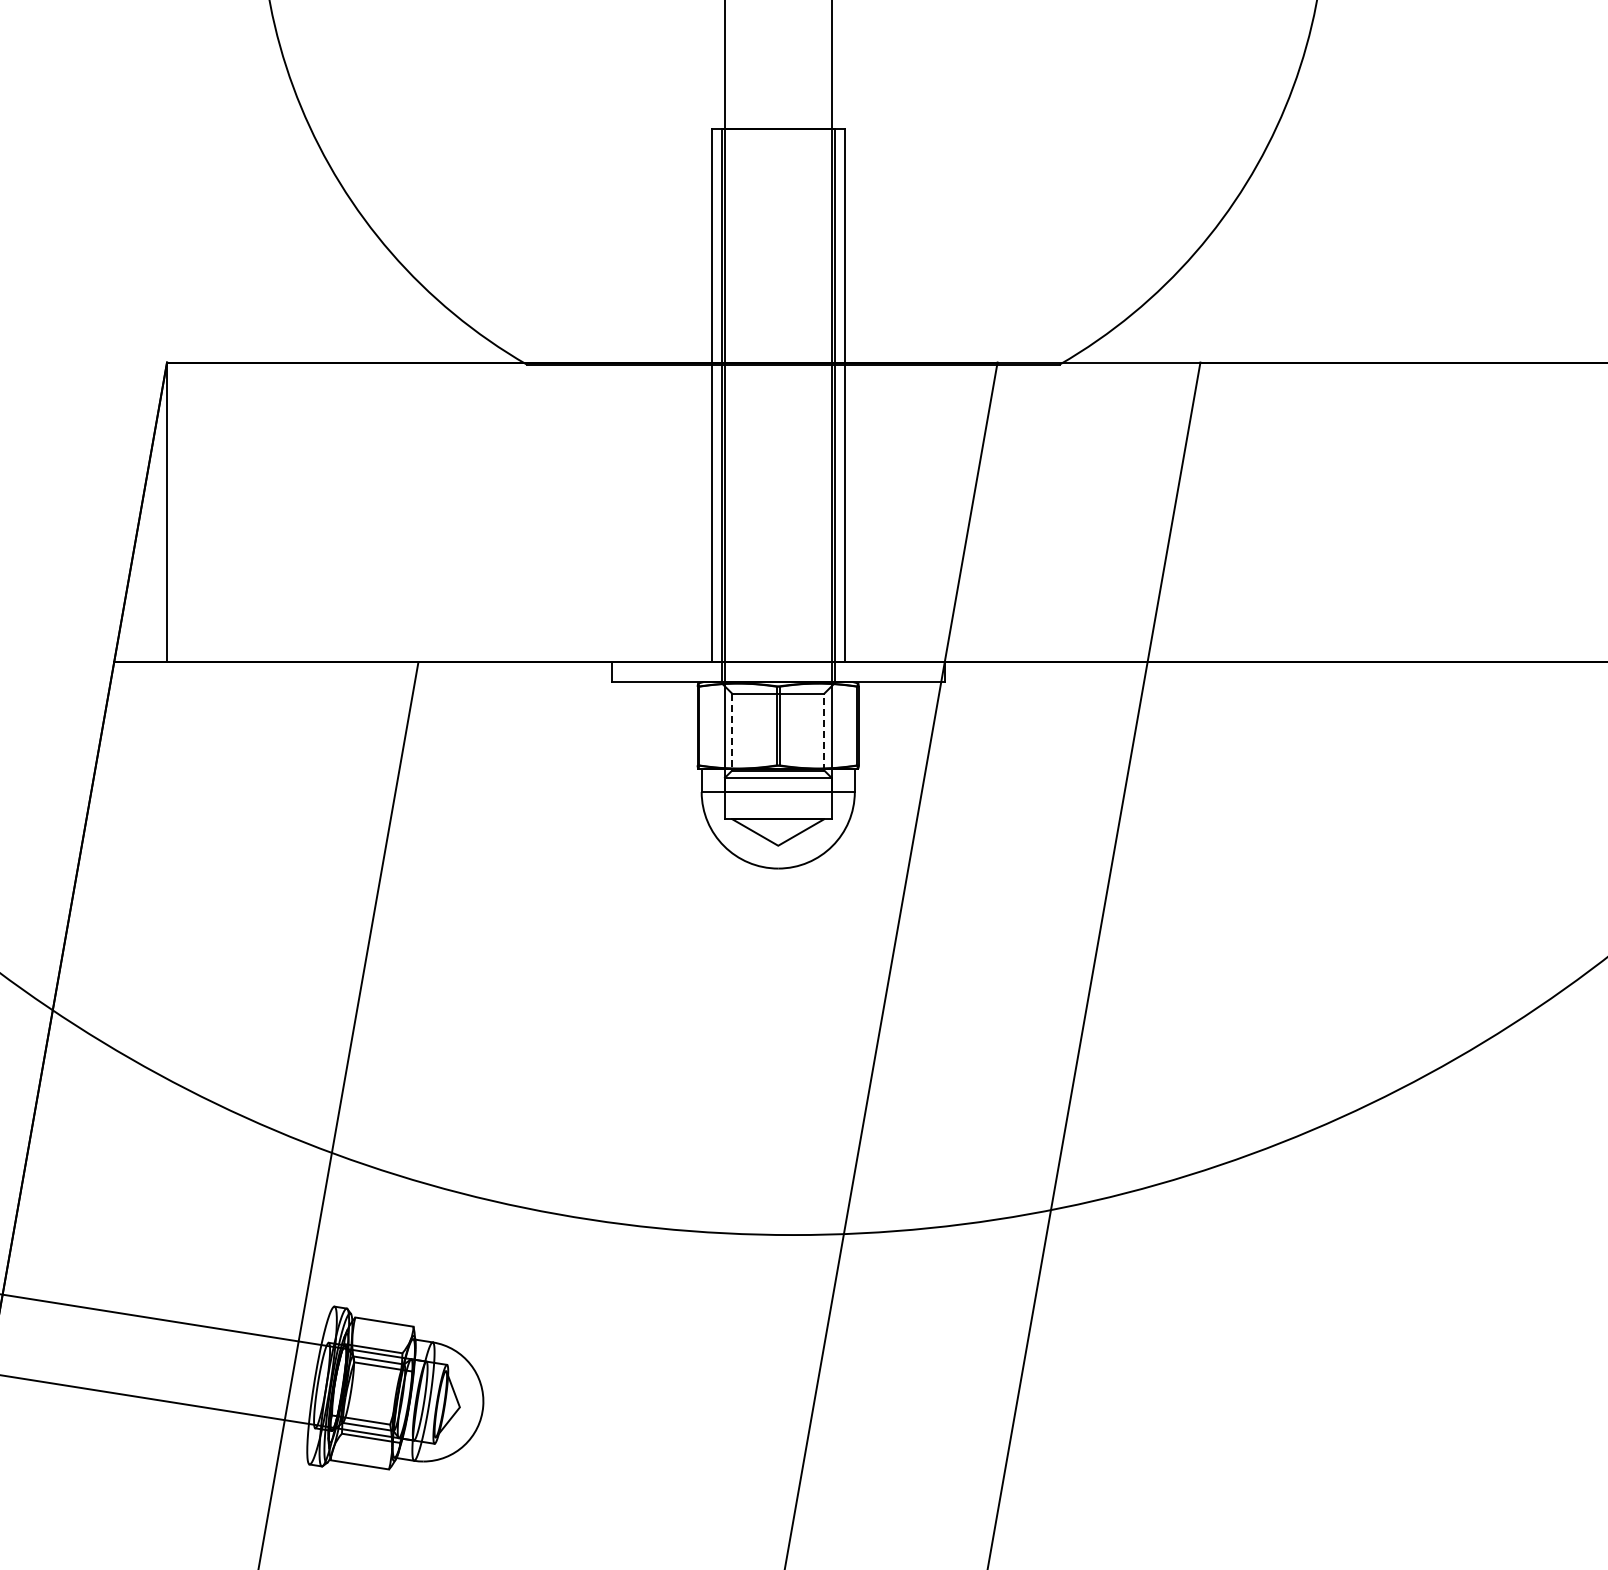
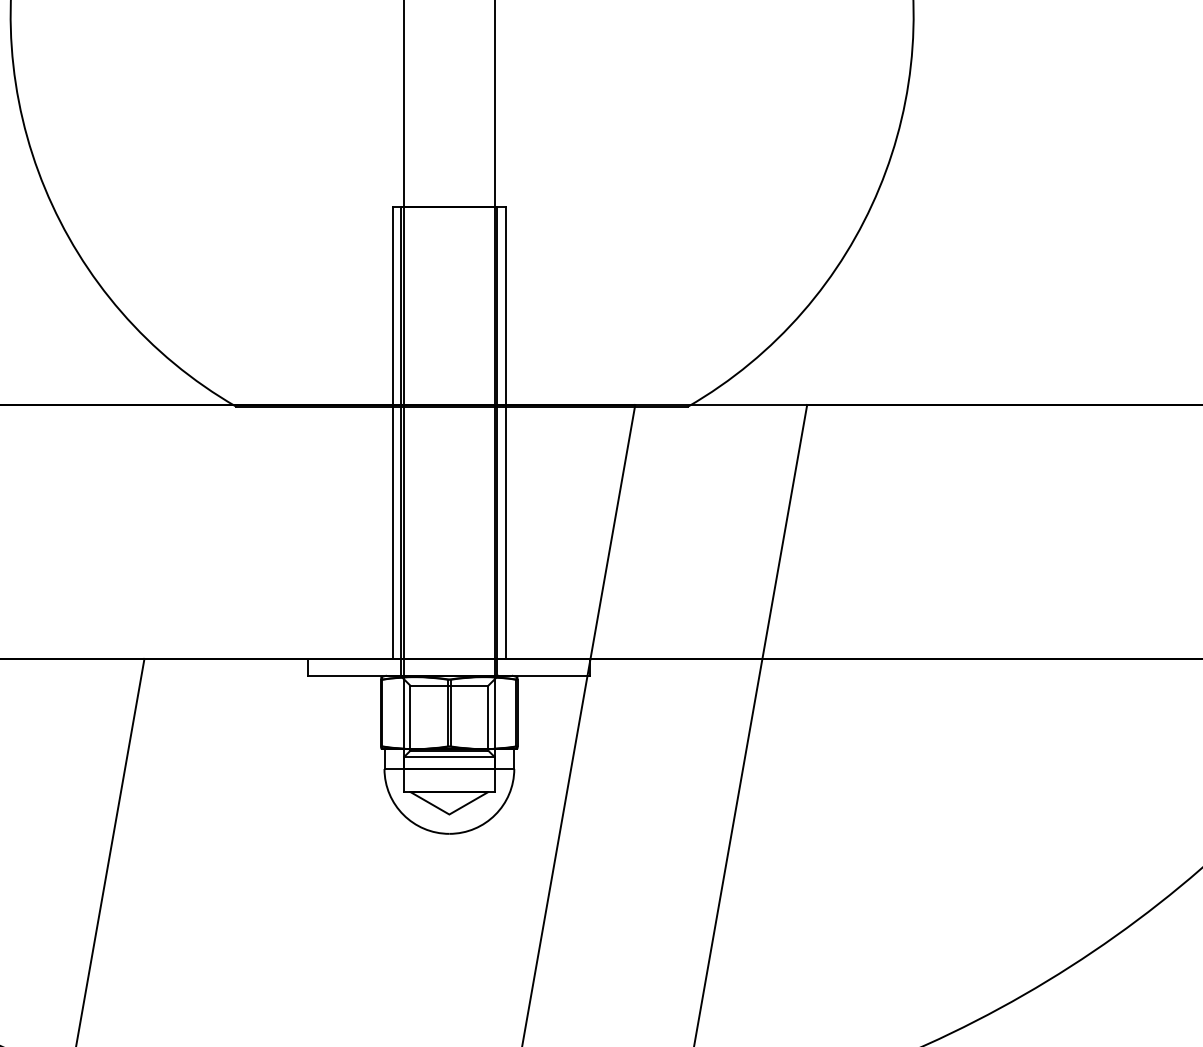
line: (824, 731) -> (488, 717), dashed -> solid
line: (732, 732) -> (410, 718), dashed -> solid

